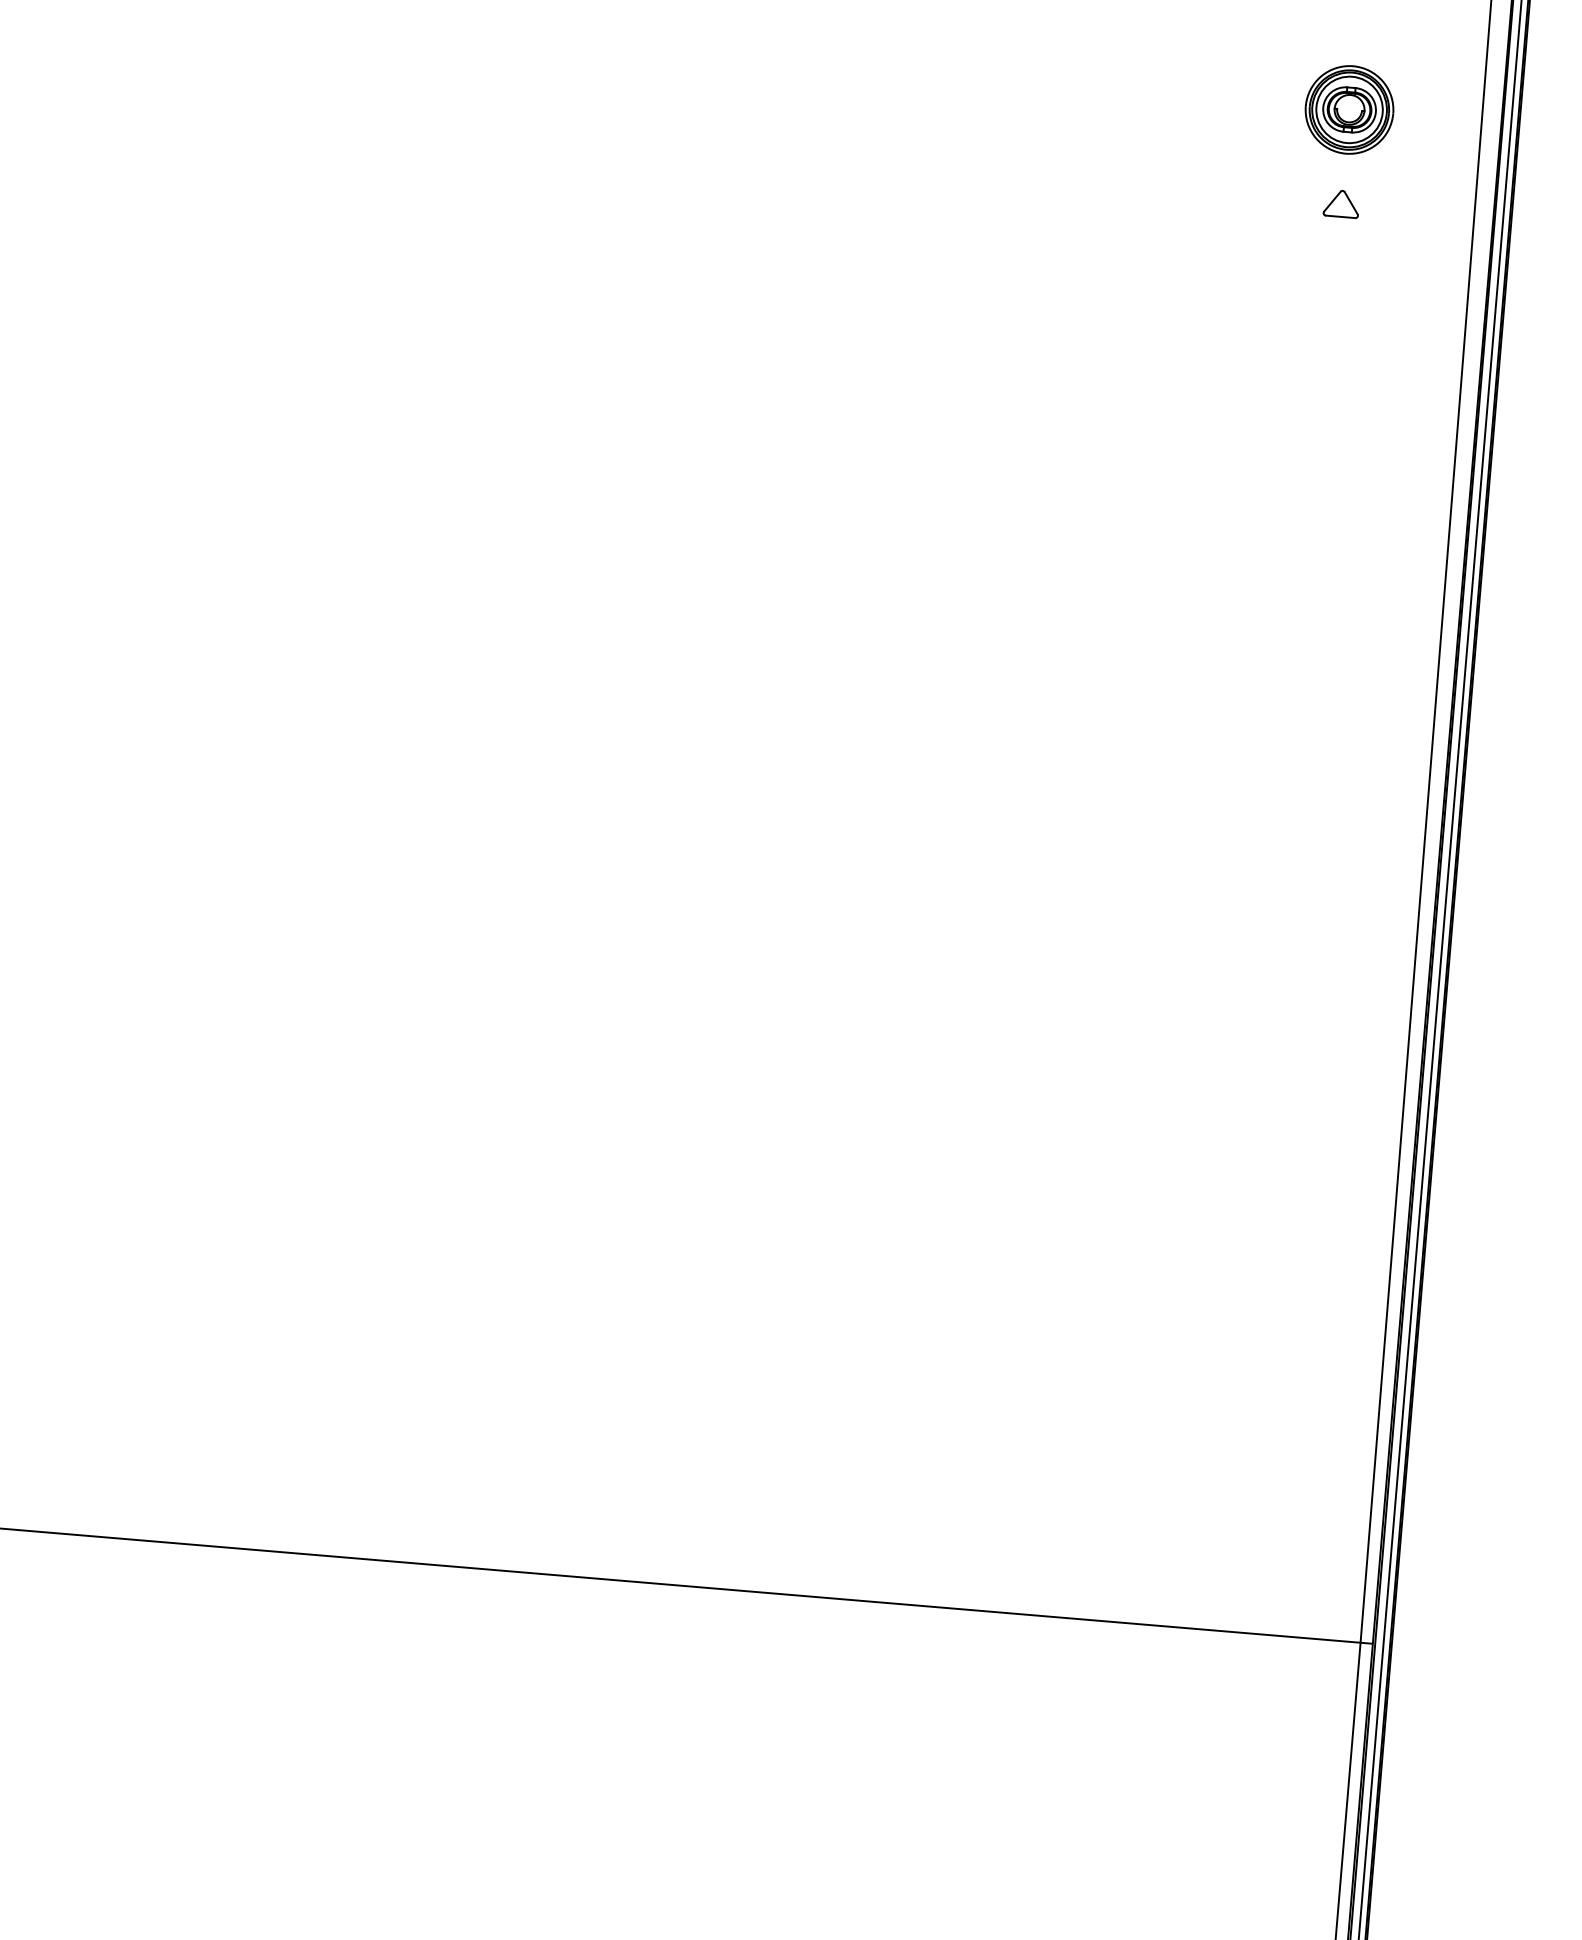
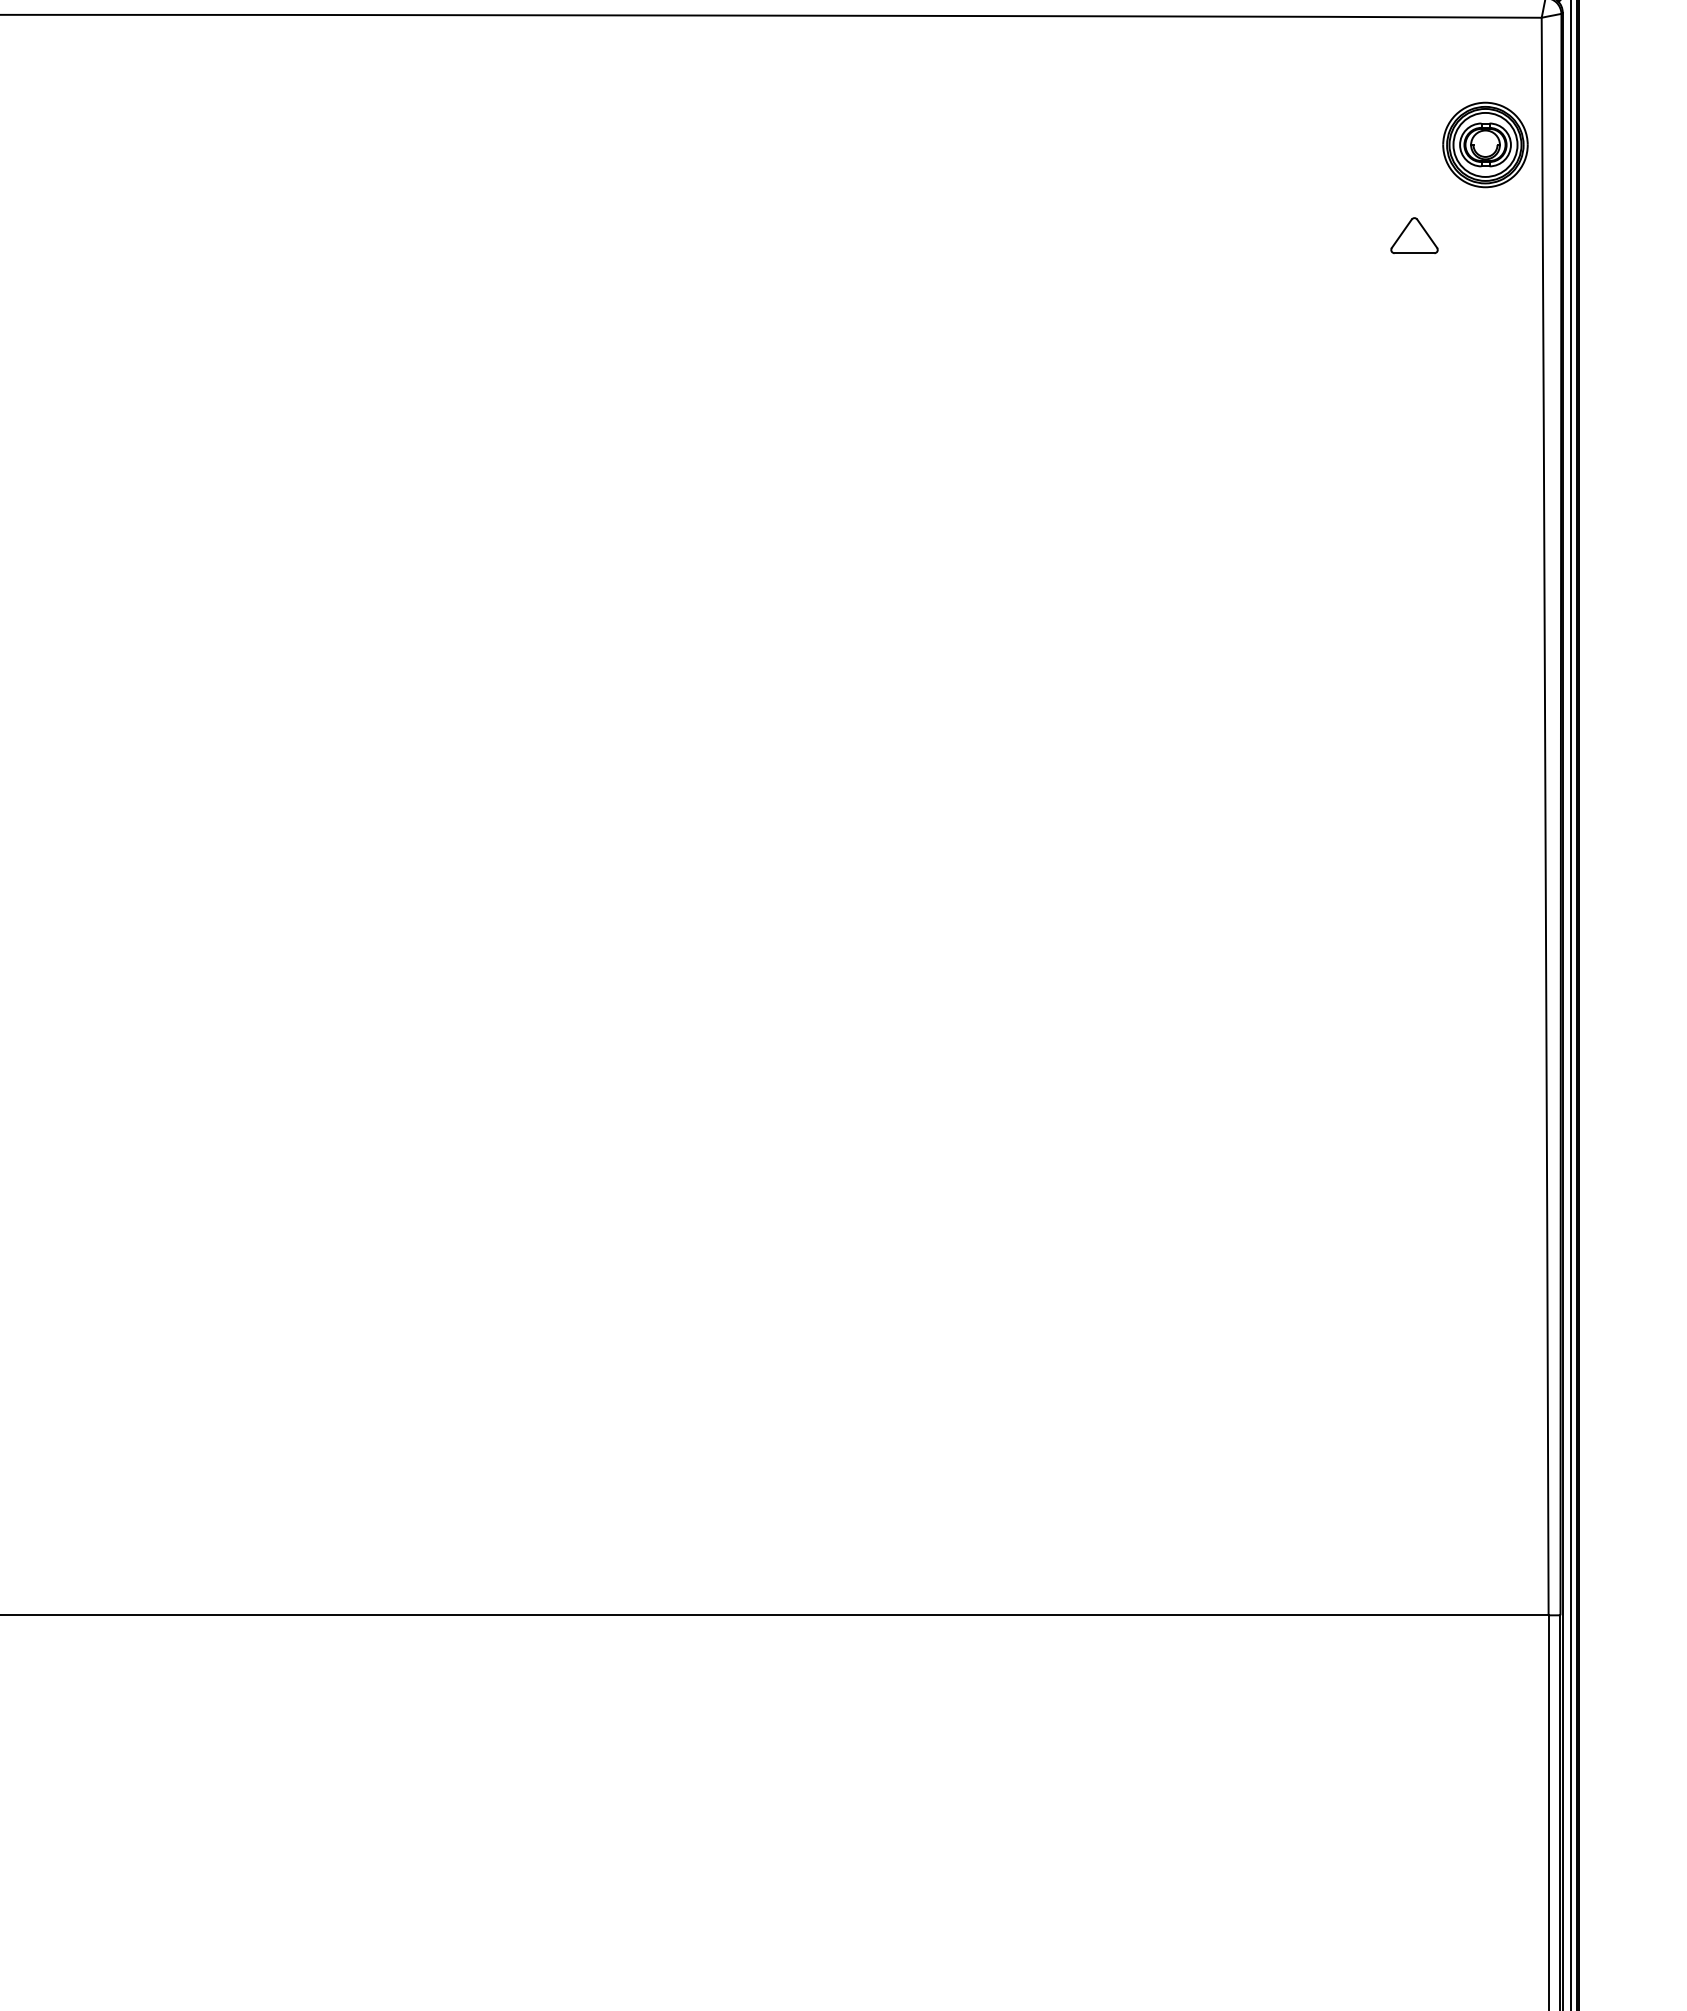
part: (1349, 109) -> (1485, 144), moved
part: (1341, 203) -> (1414, 235), size x1.4

